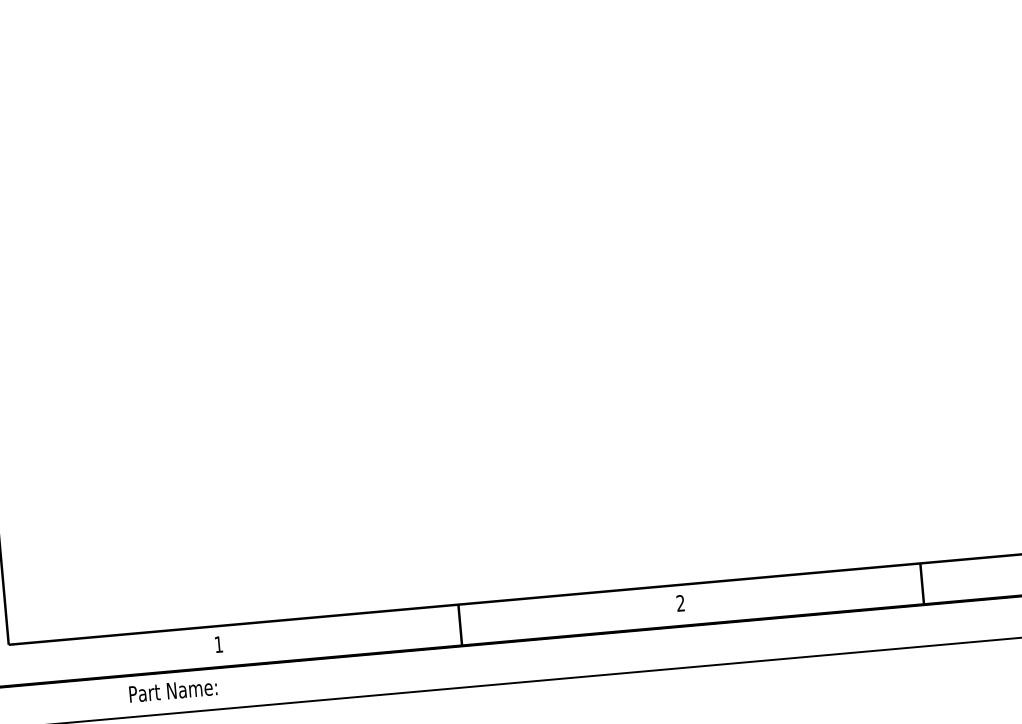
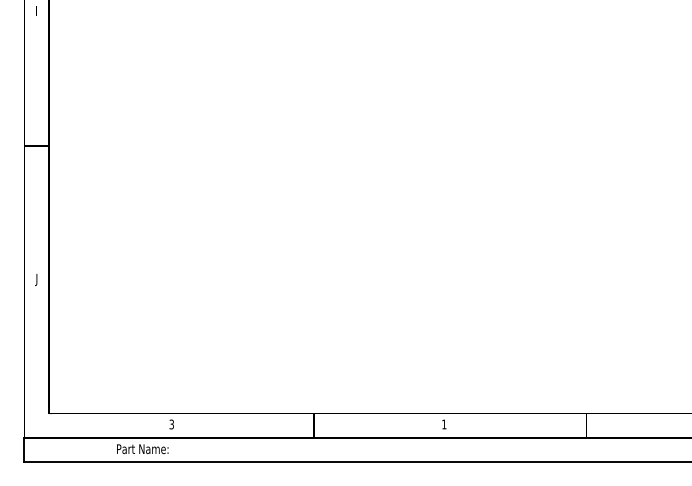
text: (681, 603) -> (444, 424), 2 -> 1
text: (218, 644) -> (171, 424), 1 -> 3

